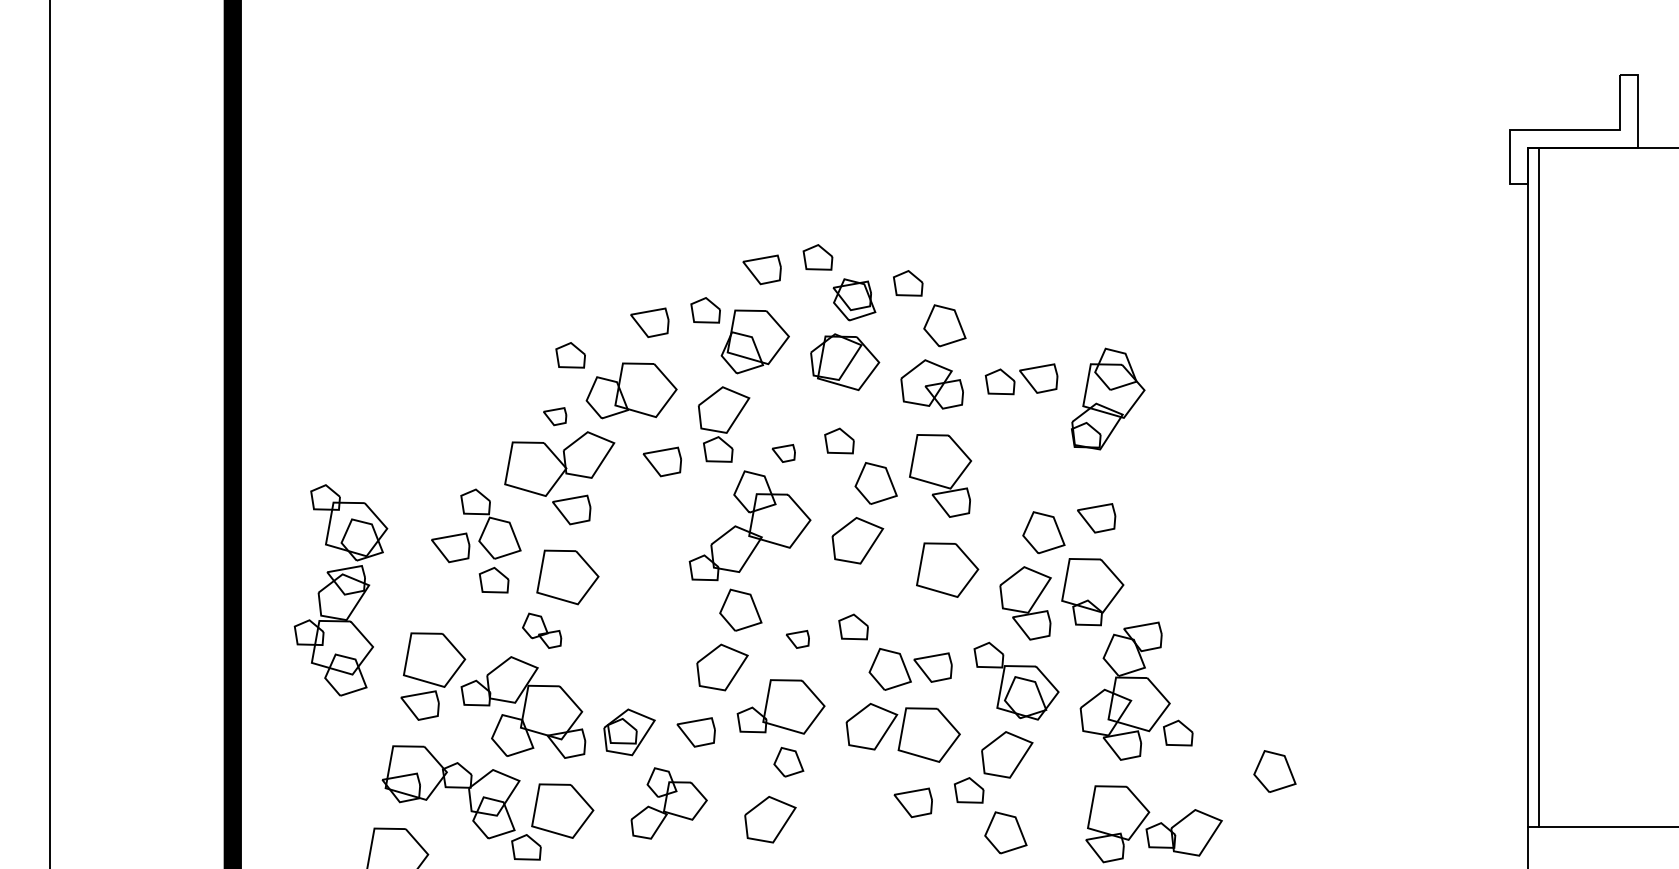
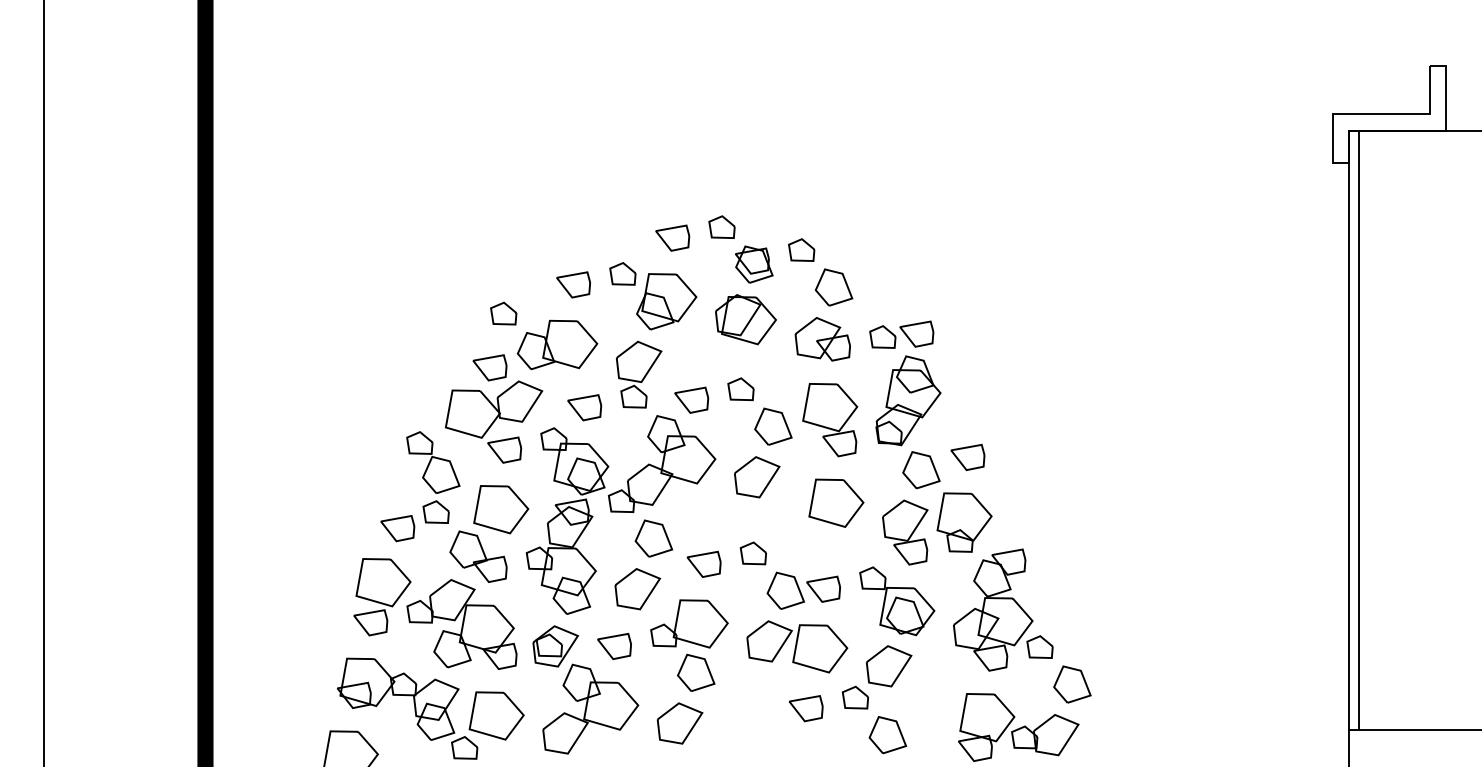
part: (1108, 398) -> (908, 400), moved
part: (554, 416) -> (489, 367), size x1.67
part: (783, 453) -> (691, 400), size x1.67
part: (450, 547) -> (397, 528), moved
part: (340, 590) -> (567, 521), moved
part: (541, 630) -> (477, 556), size x1.67
part: (797, 639) -> (703, 564), size x1.67
part: (788, 761) -> (695, 672), size x1.43
part: (1274, 771) -> (1072, 684), moved
part: (668, 803) -> (590, 709), size x1.43

